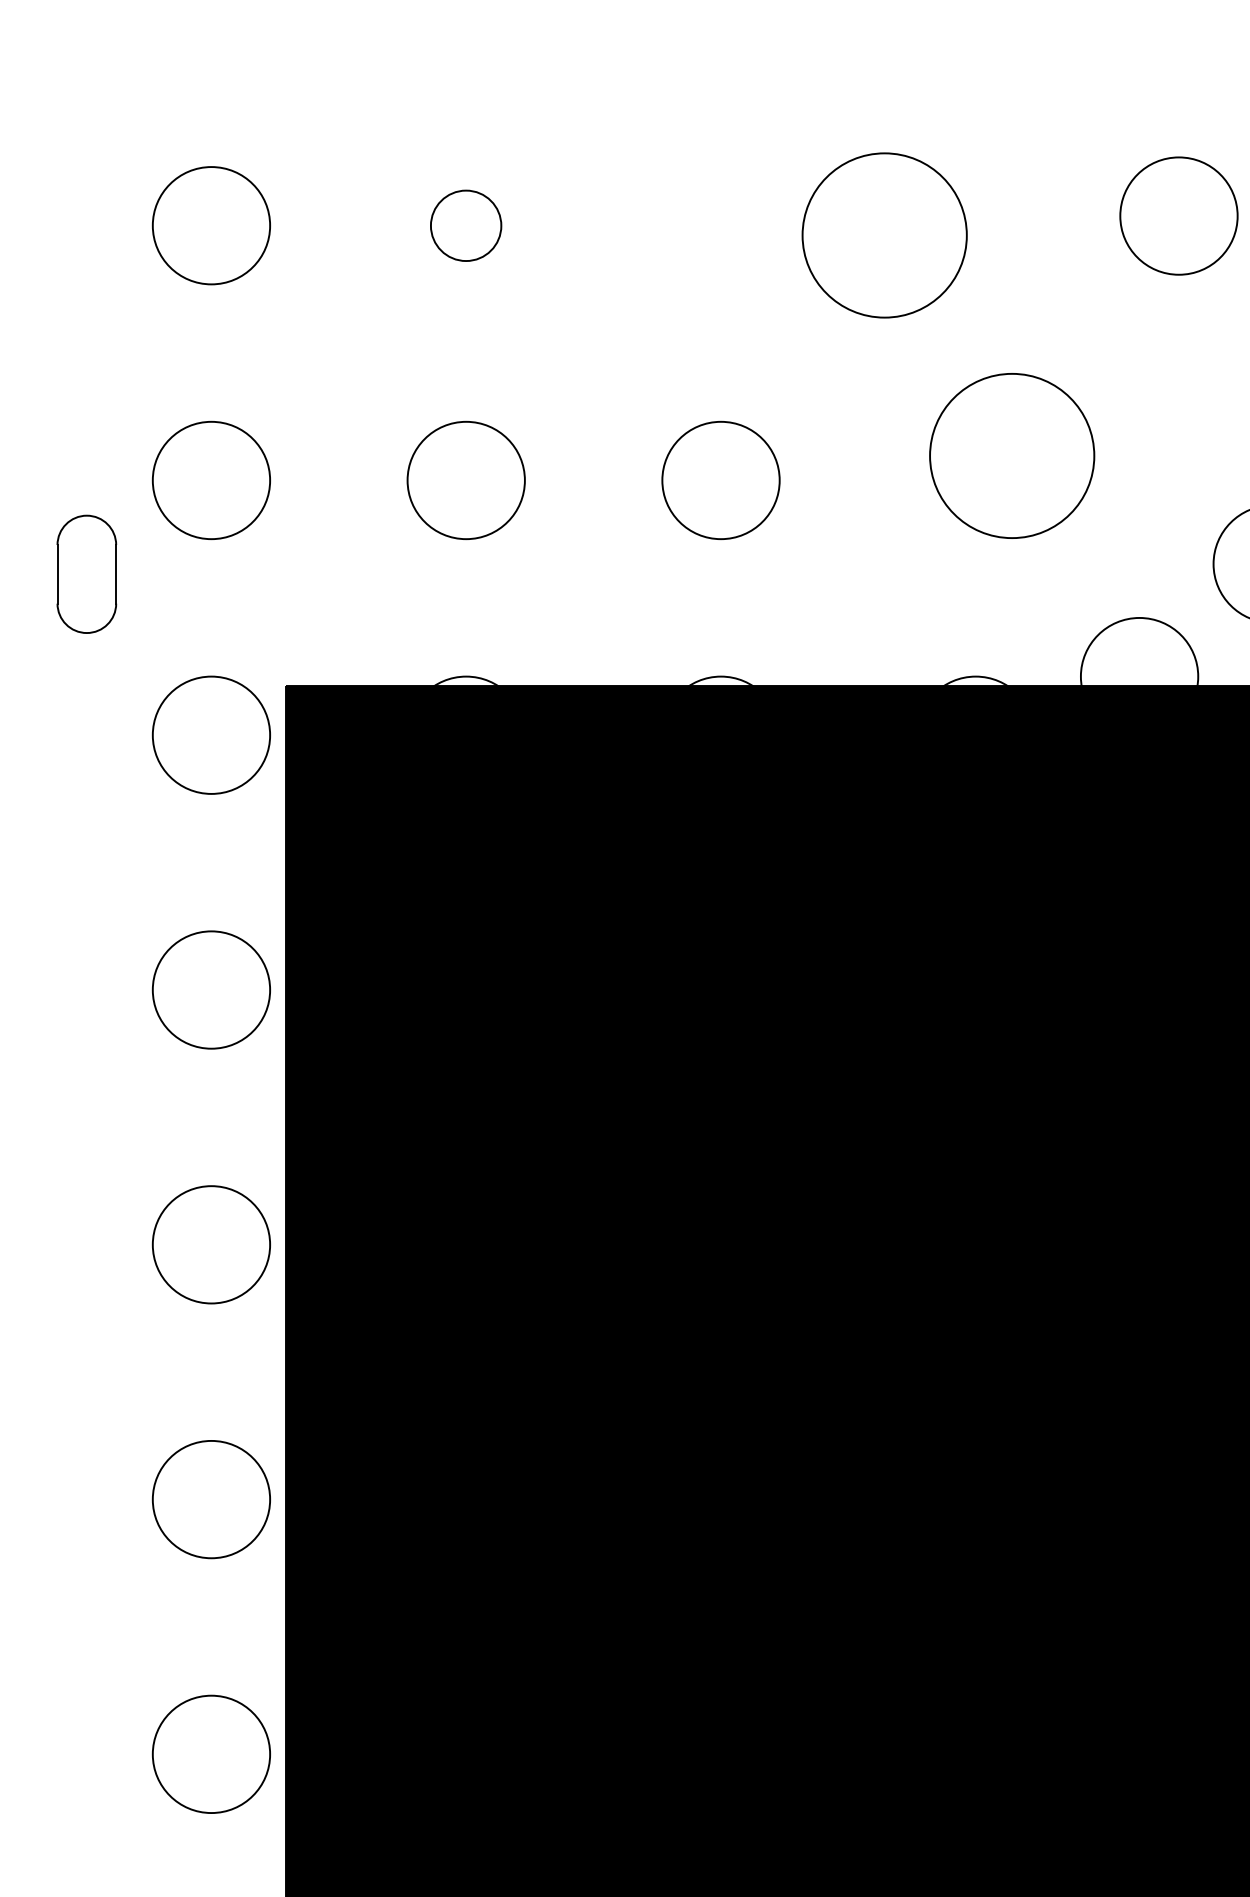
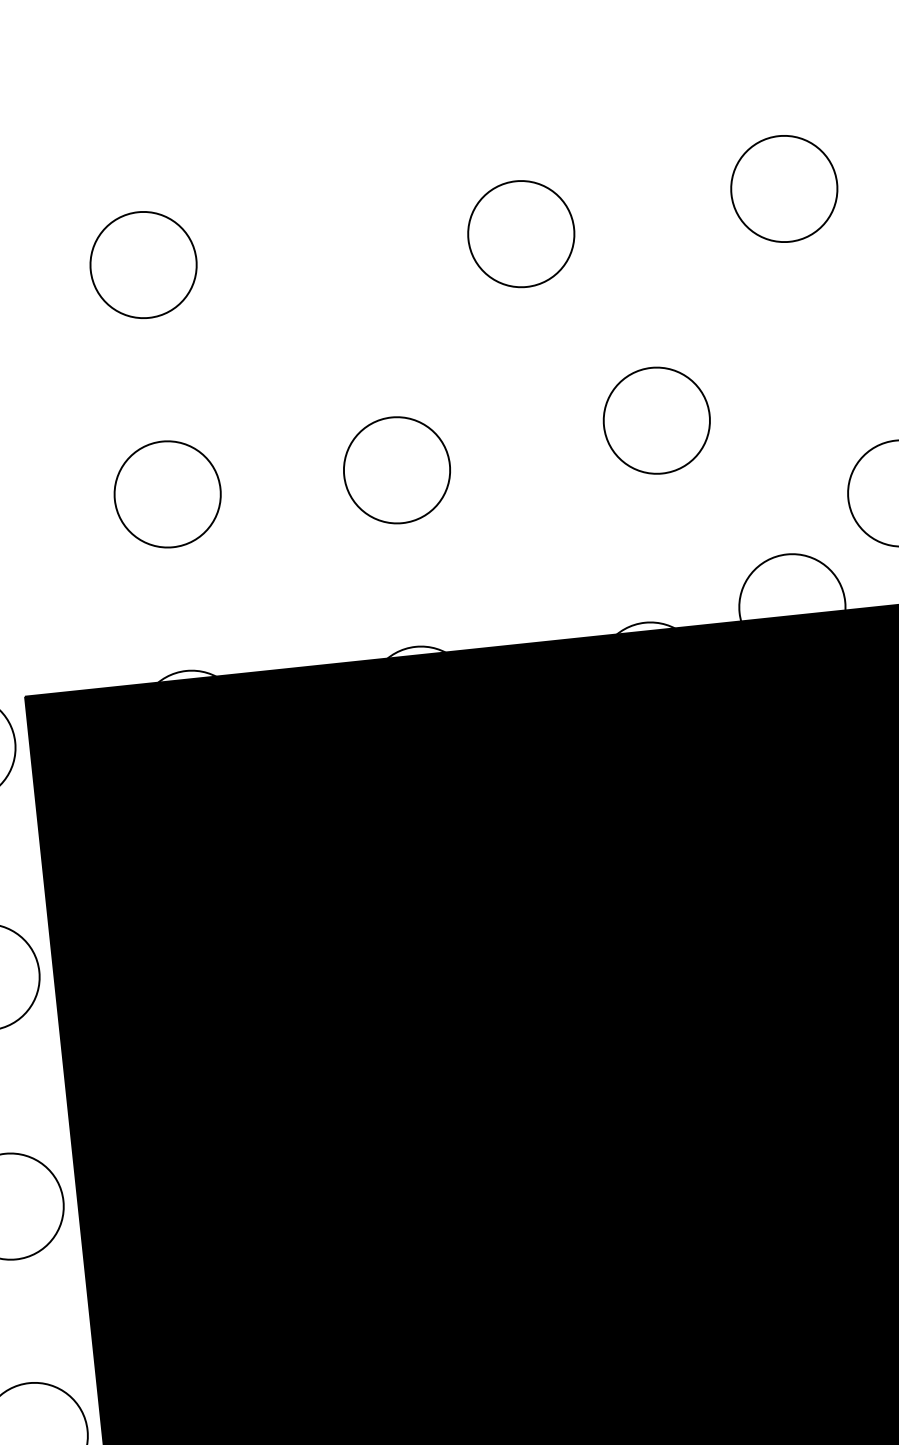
circle: (465, 225) -> (142, 264), size x1.67
circle: (884, 234) -> (520, 233), size x0.71
circle: (1011, 455) -> (656, 420), size x0.71

